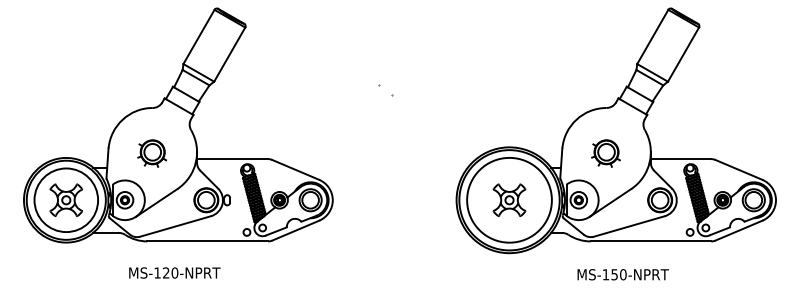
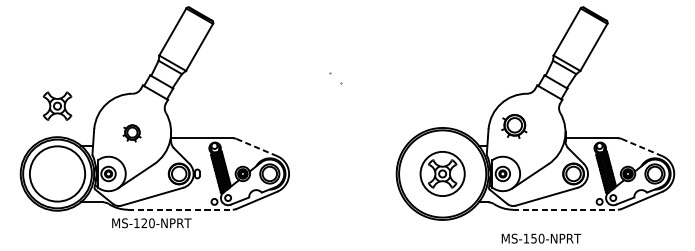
part: (151, 153) -> (131, 133), size x0.7
part: (605, 153) -> (513, 126), moved
line: (296, 170) -> (257, 148), solid -> dashed
line: (739, 170) -> (642, 148), solid -> dashed
part: (65, 199) -> (56, 105), moved
circle: (509, 199) -> (442, 173), size x0.6
line: (208, 241) -> (181, 209), solid -> dashed
line: (651, 241) -> (566, 209), solid -> dashed
text: (174, 272) -> (151, 222), moved

